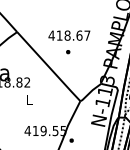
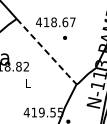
text: (69, 35) -> (55, 22), moved
line: (49, 67) -> (47, 52), solid -> dashed

